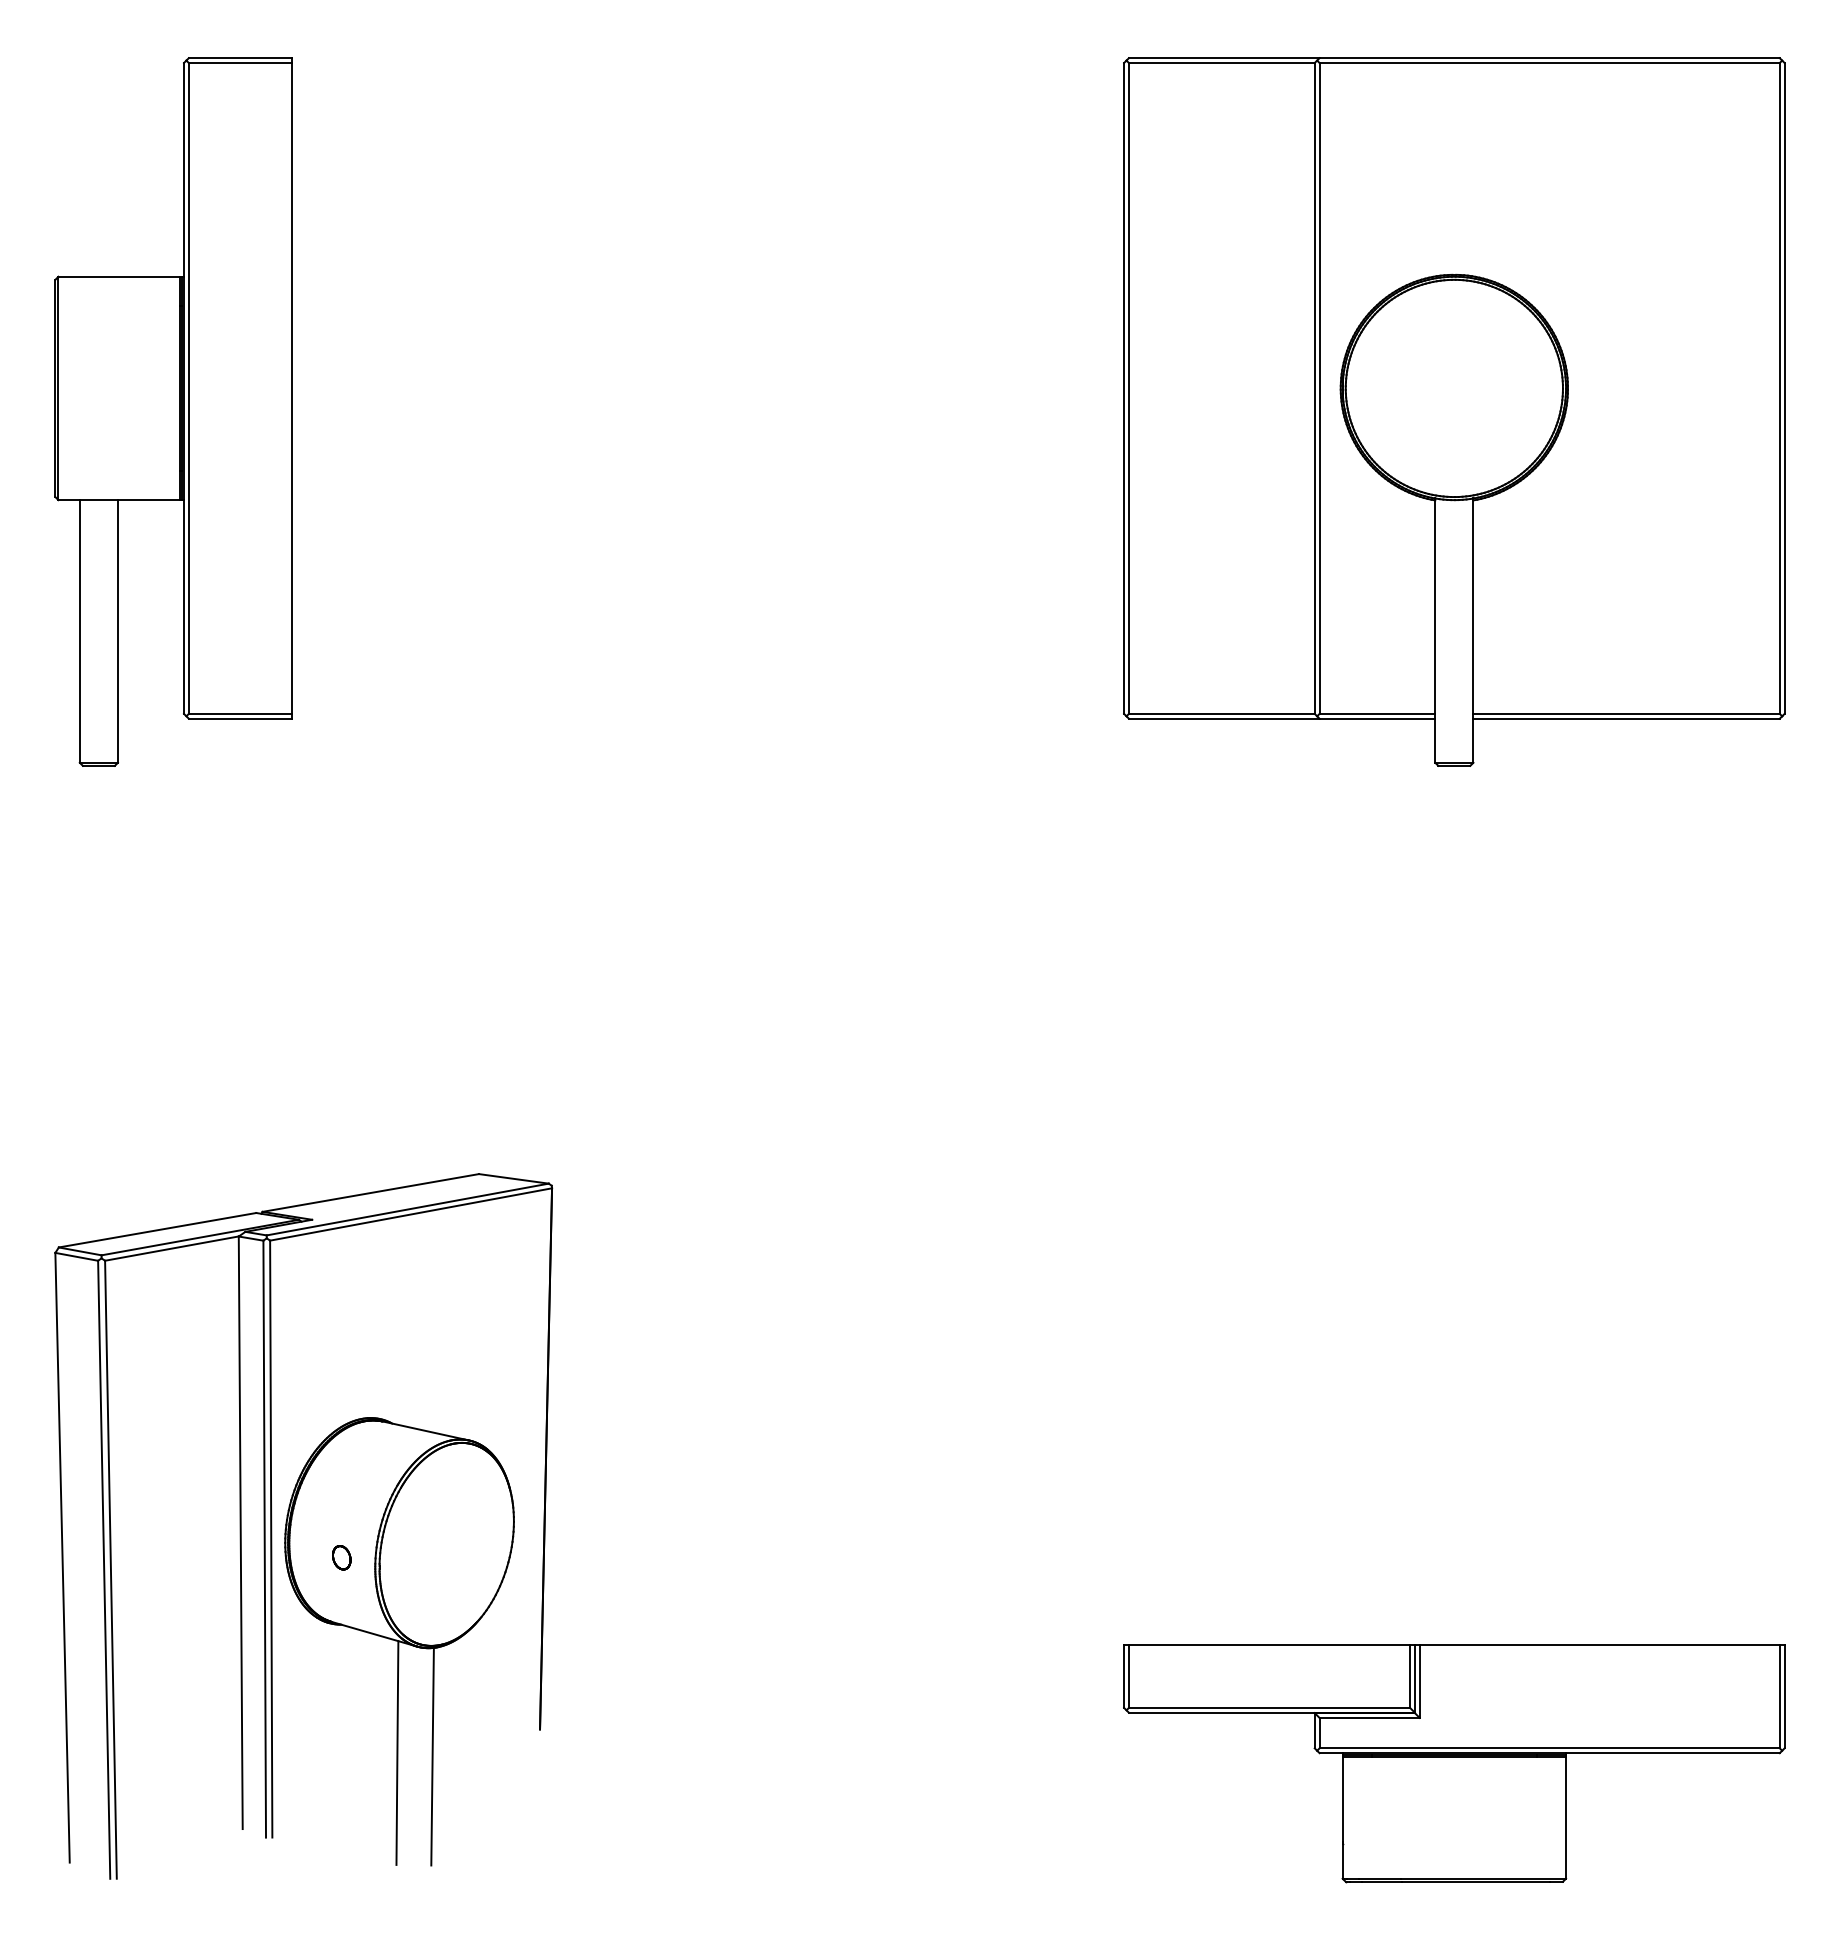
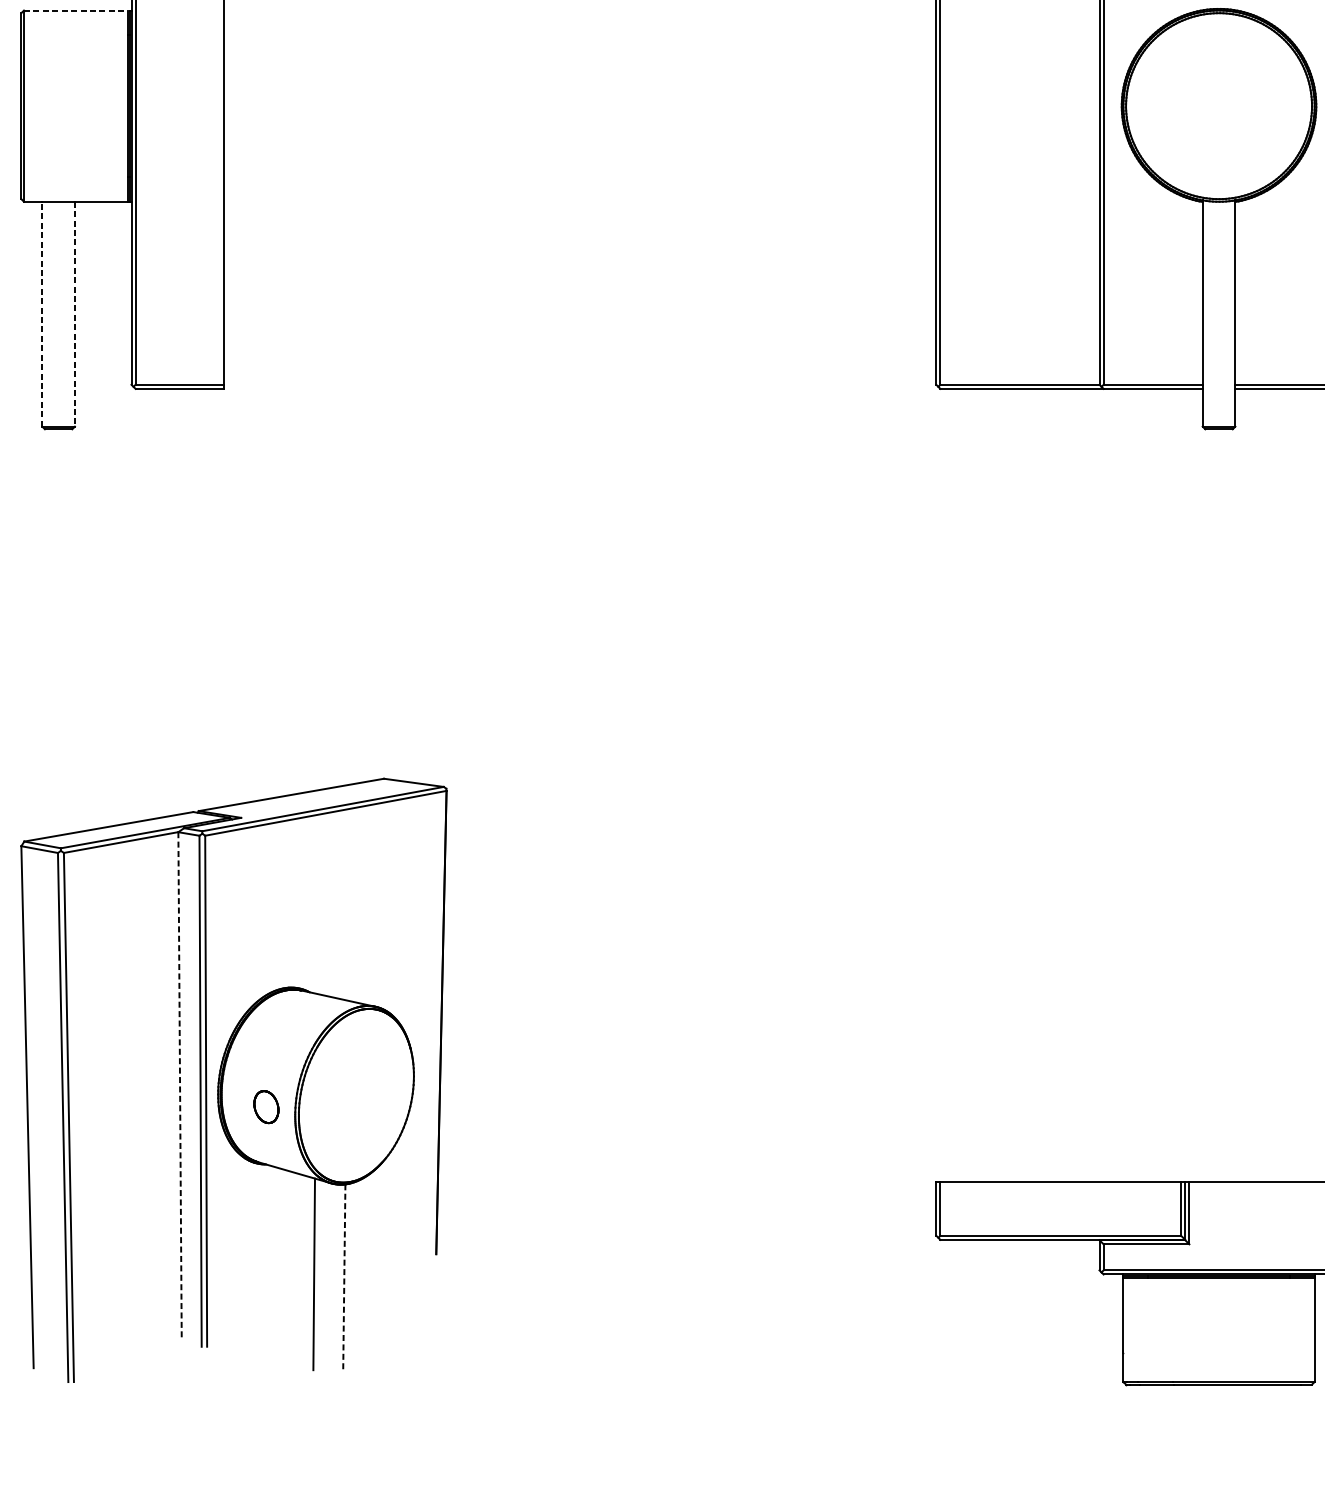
line: (119, 276) -> (76, 10), solid -> dashed
line: (79, 630) -> (42, 313), solid -> dashed
line: (117, 631) -> (74, 314), solid -> dashed
line: (240, 1533) -> (179, 1086), solid -> dashed
part: (341, 1557) -> (266, 1106), size x1.6
line: (432, 1756) -> (344, 1277), solid -> dashed

